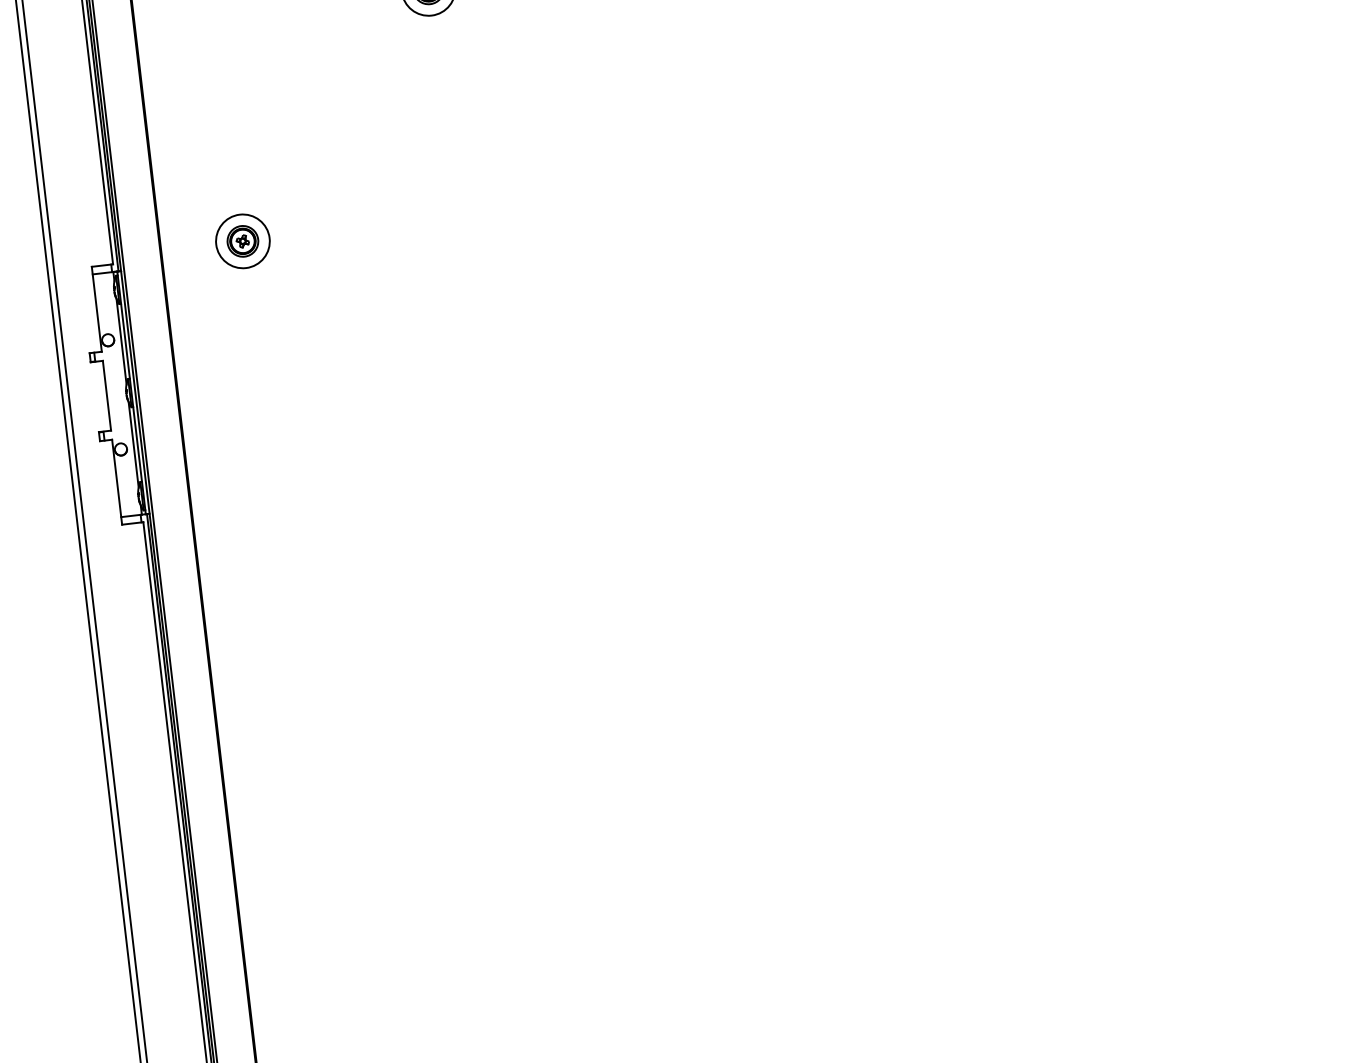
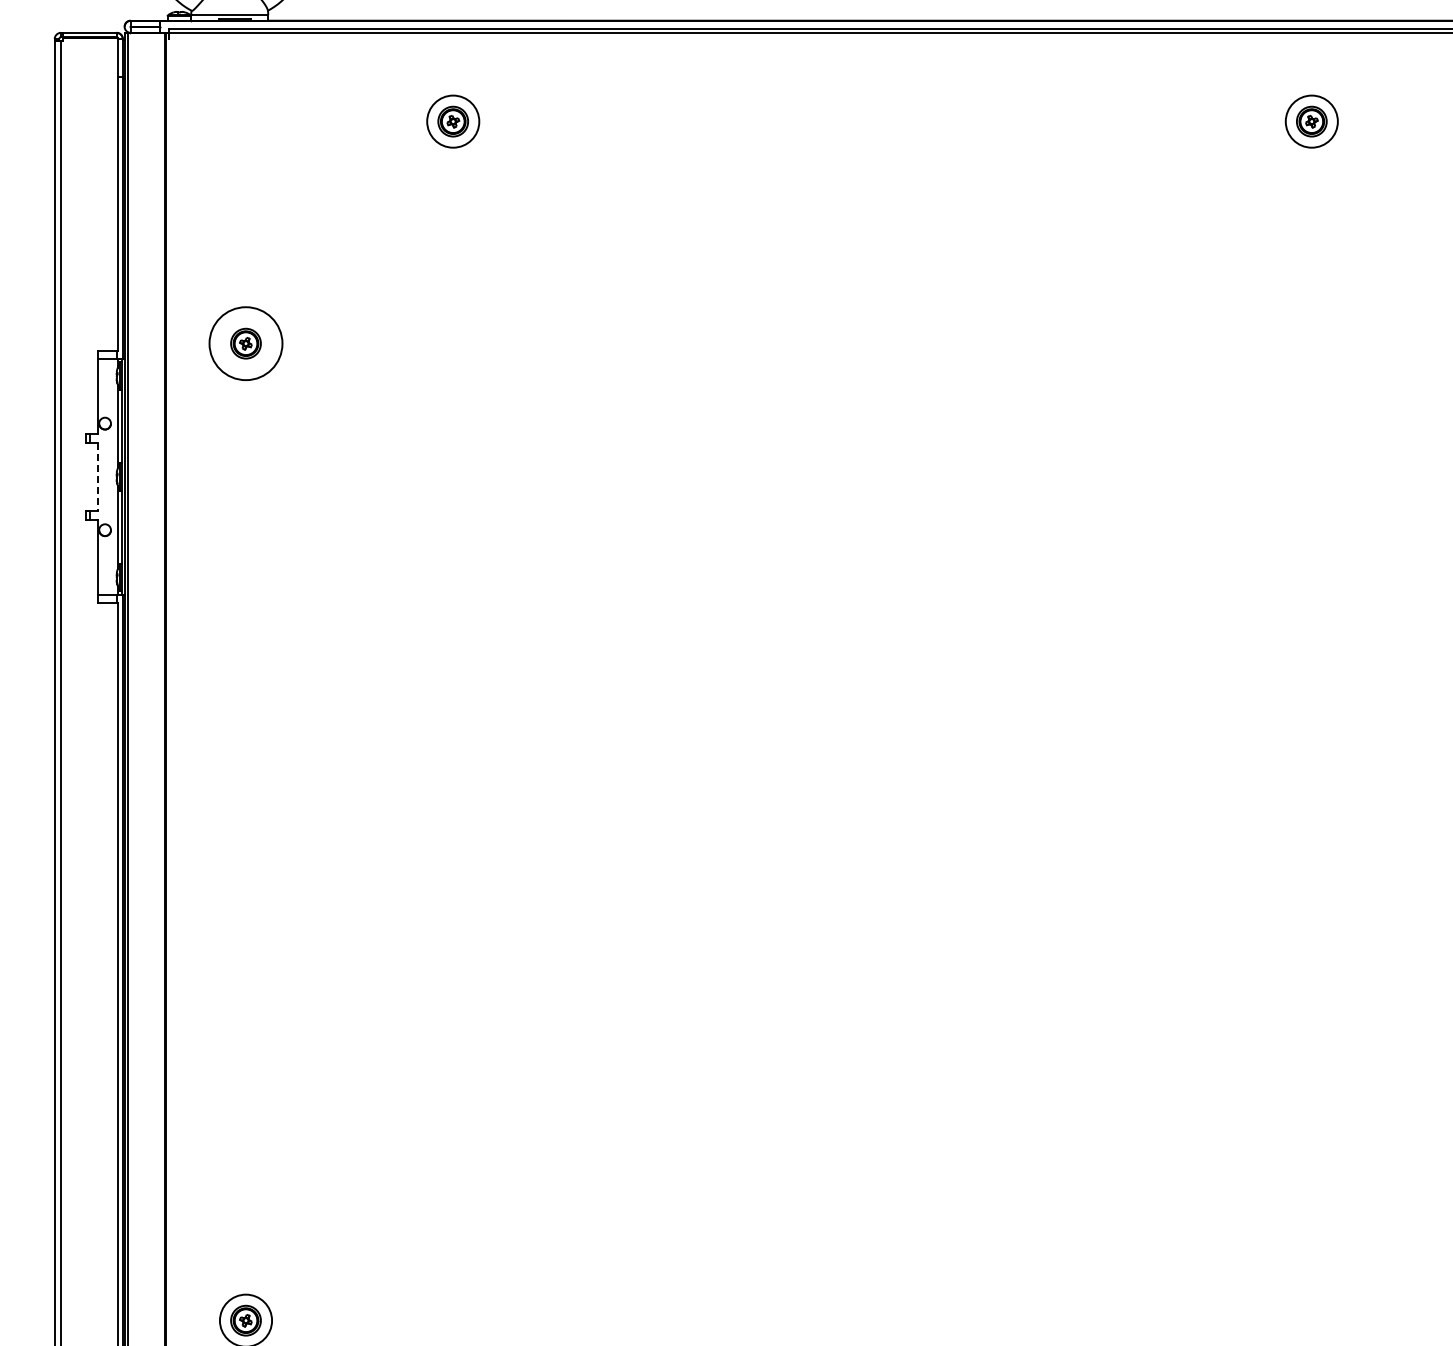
circle: (242, 241) -> (245, 343), size x1.4
line: (106, 396) -> (97, 477), solid -> dashed

